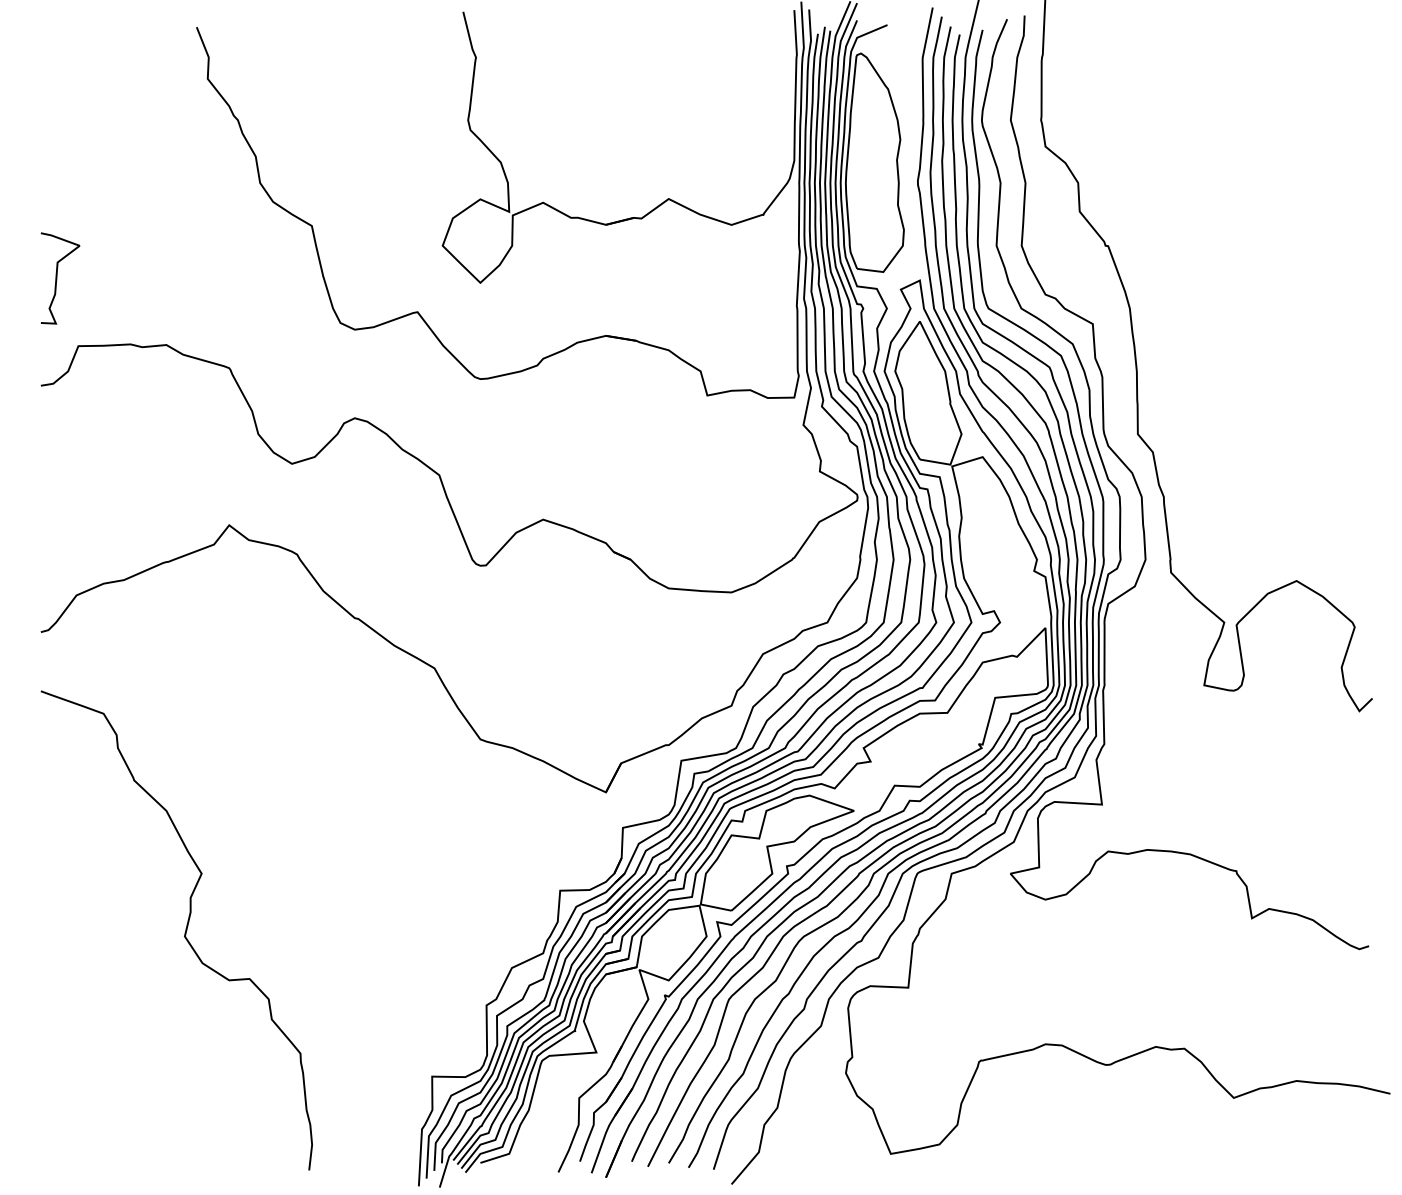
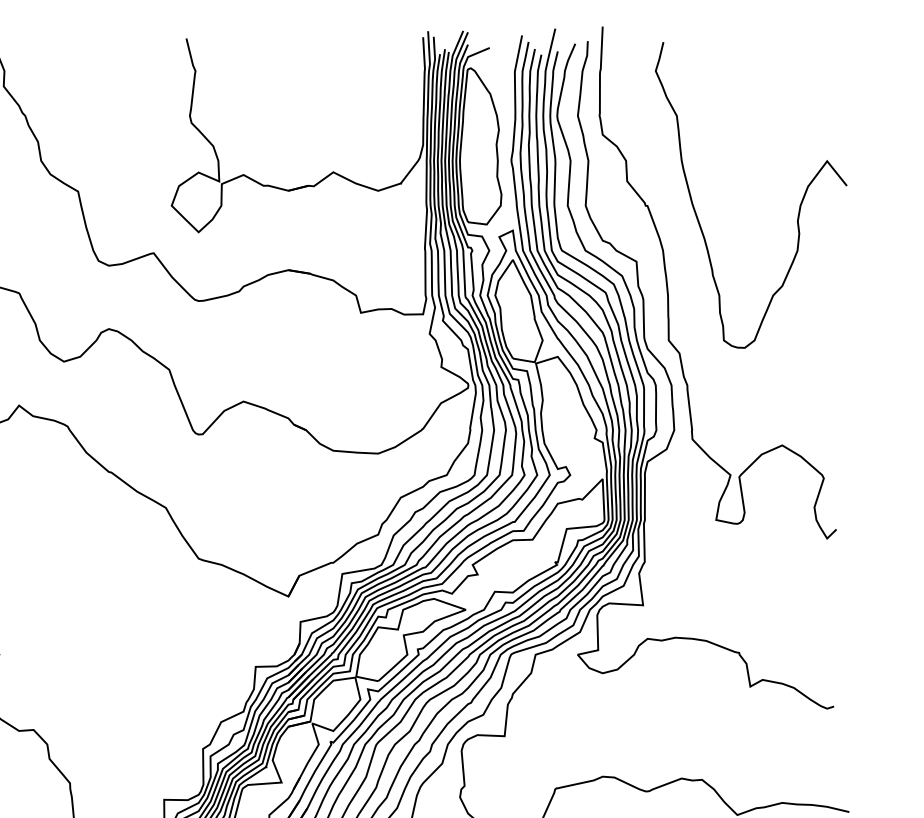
curve: (1320, 248) -> (799, 207), added

